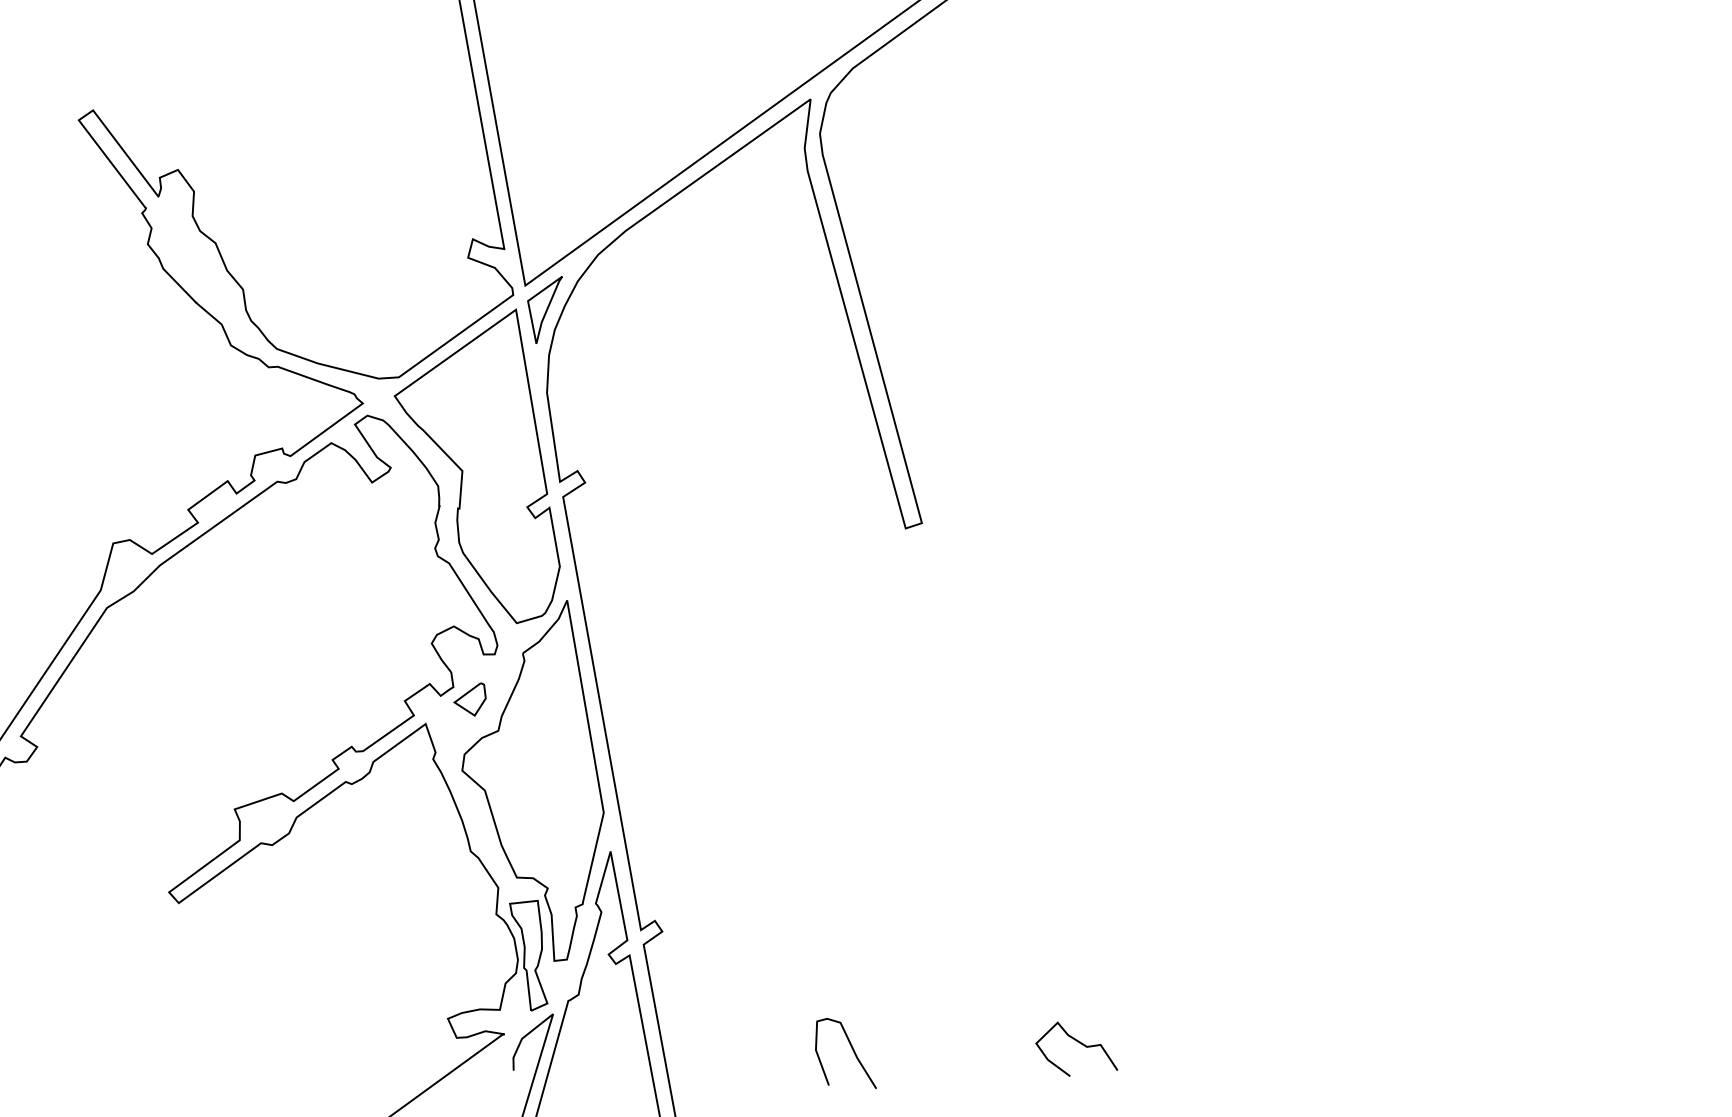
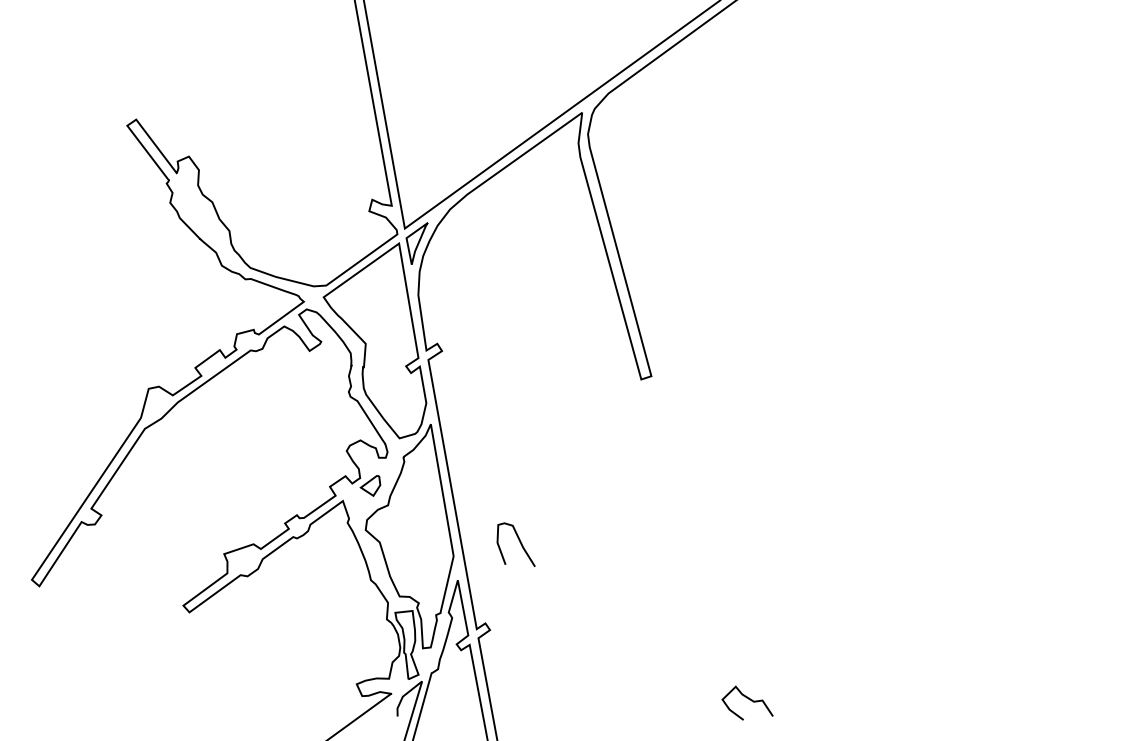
curve: (851, 1049) -> (519, 542), moved

